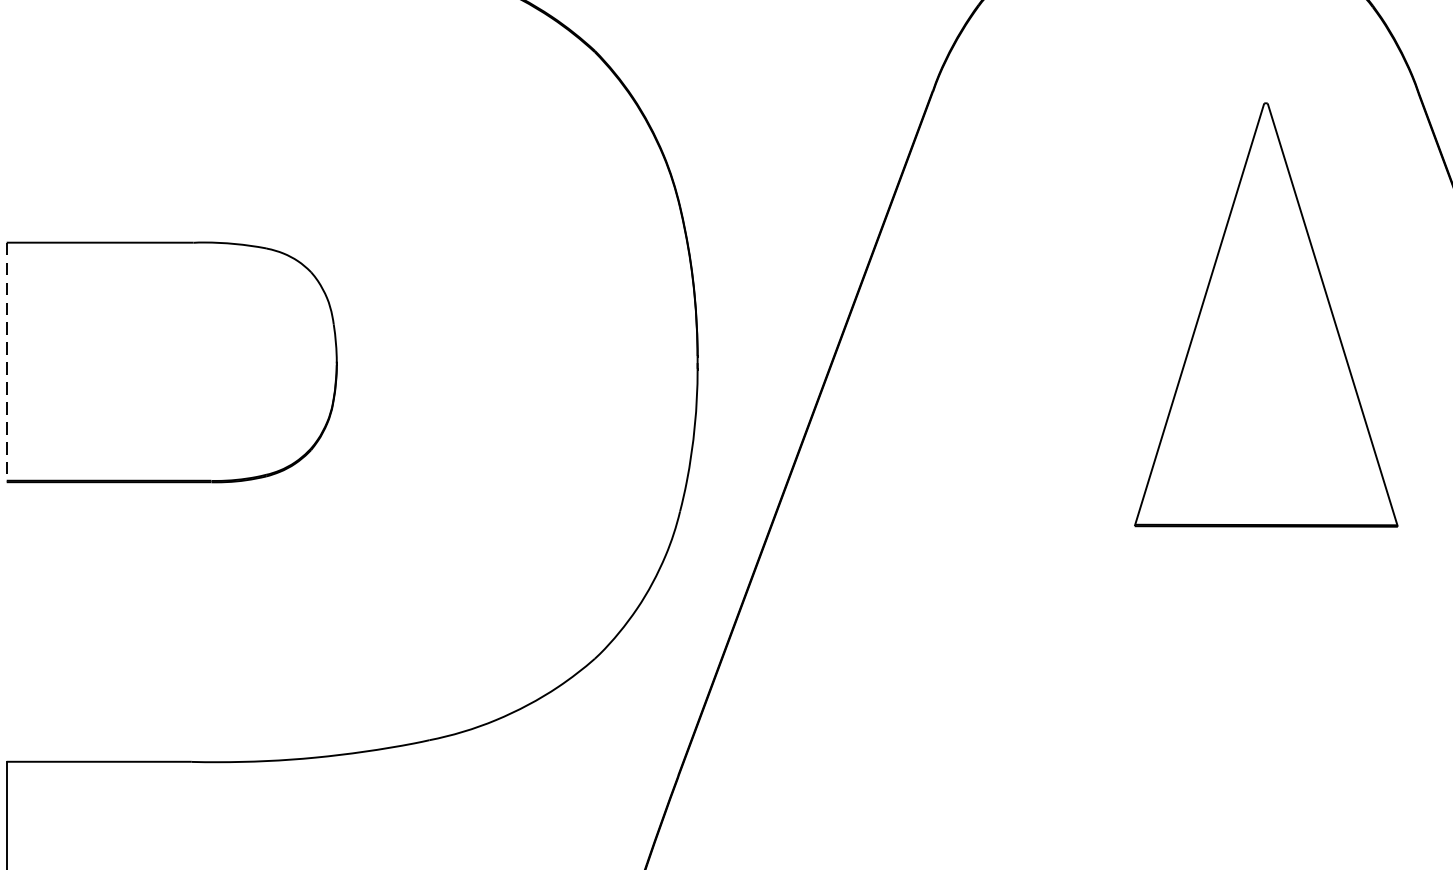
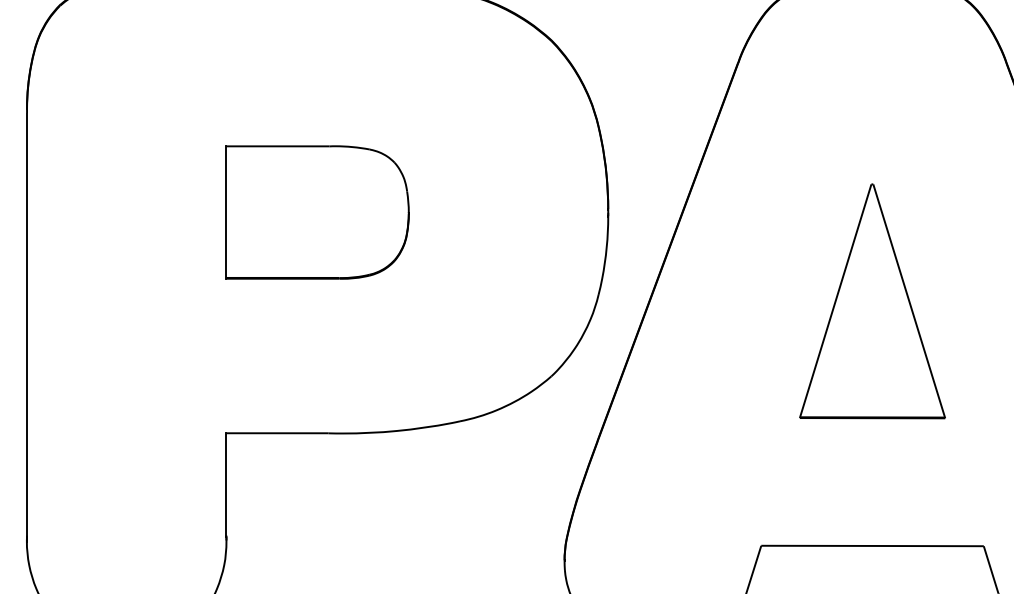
part: (1266, 315) -> (872, 301), moved
line: (6, 364) -> (226, 213), dashed -> solid

